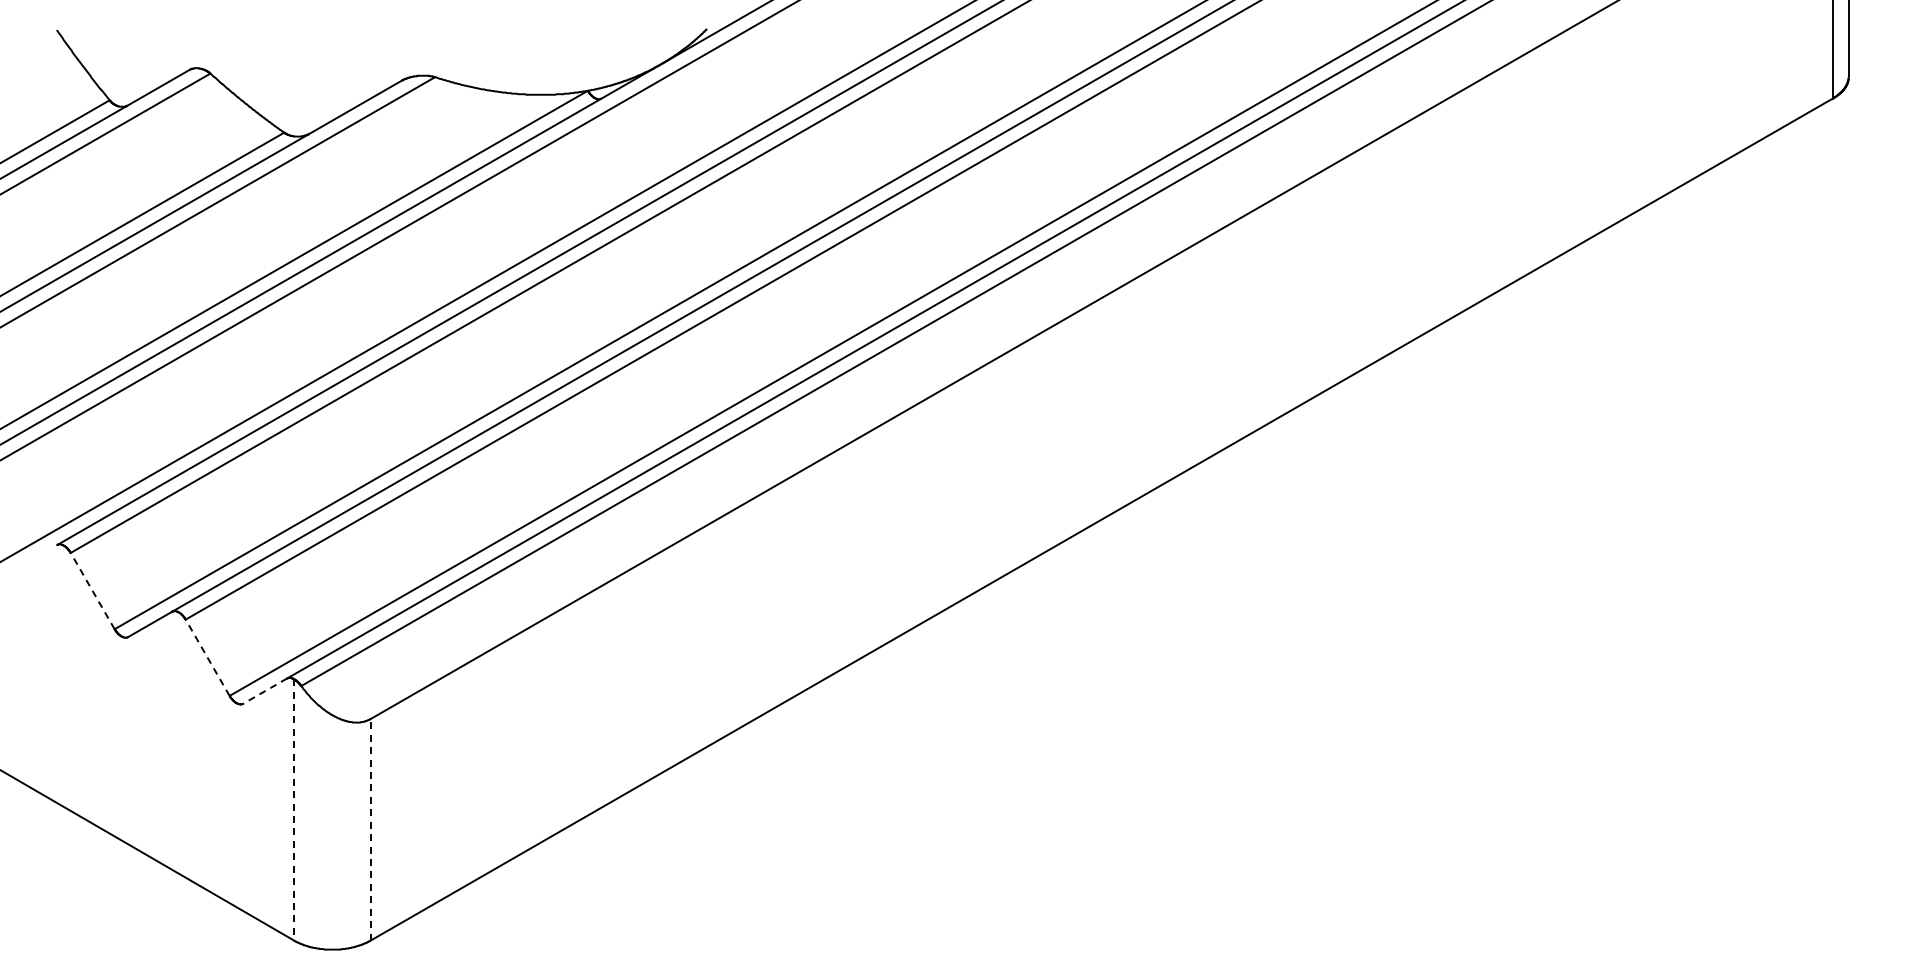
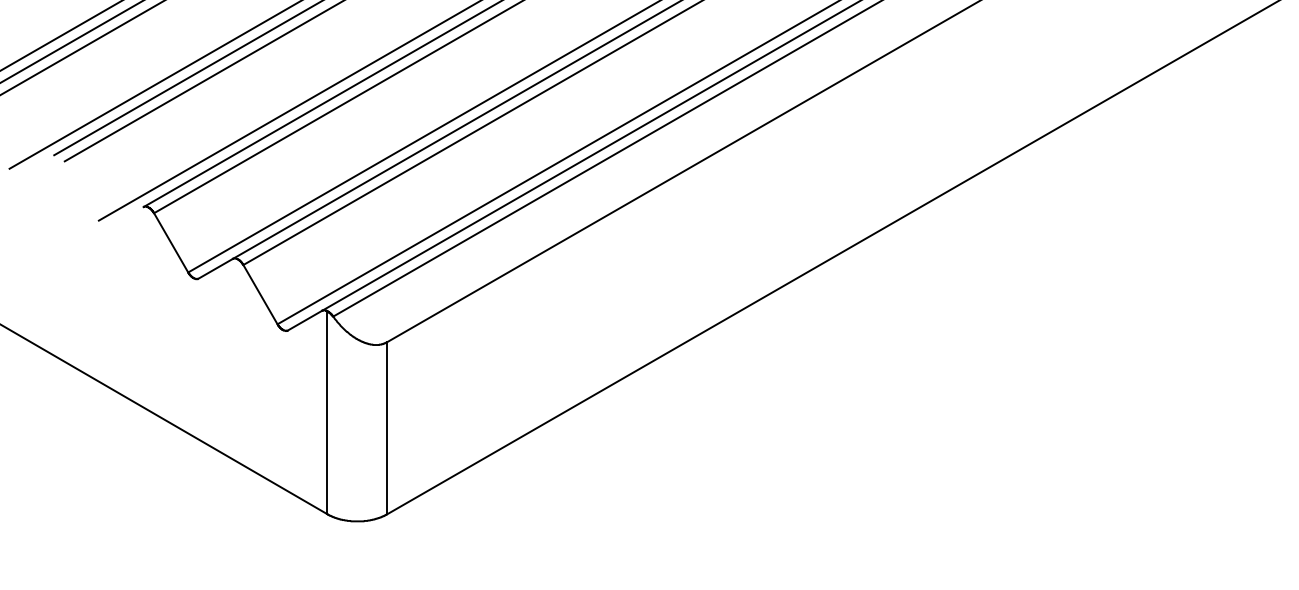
line: (92, 590) -> (171, 242), dashed -> solid
line: (207, 657) -> (260, 294), dashed -> solid
line: (264, 691) -> (304, 320), dashed -> solid
line: (293, 809) -> (327, 412), dashed -> solid
line: (370, 829) -> (386, 428), dashed -> solid

